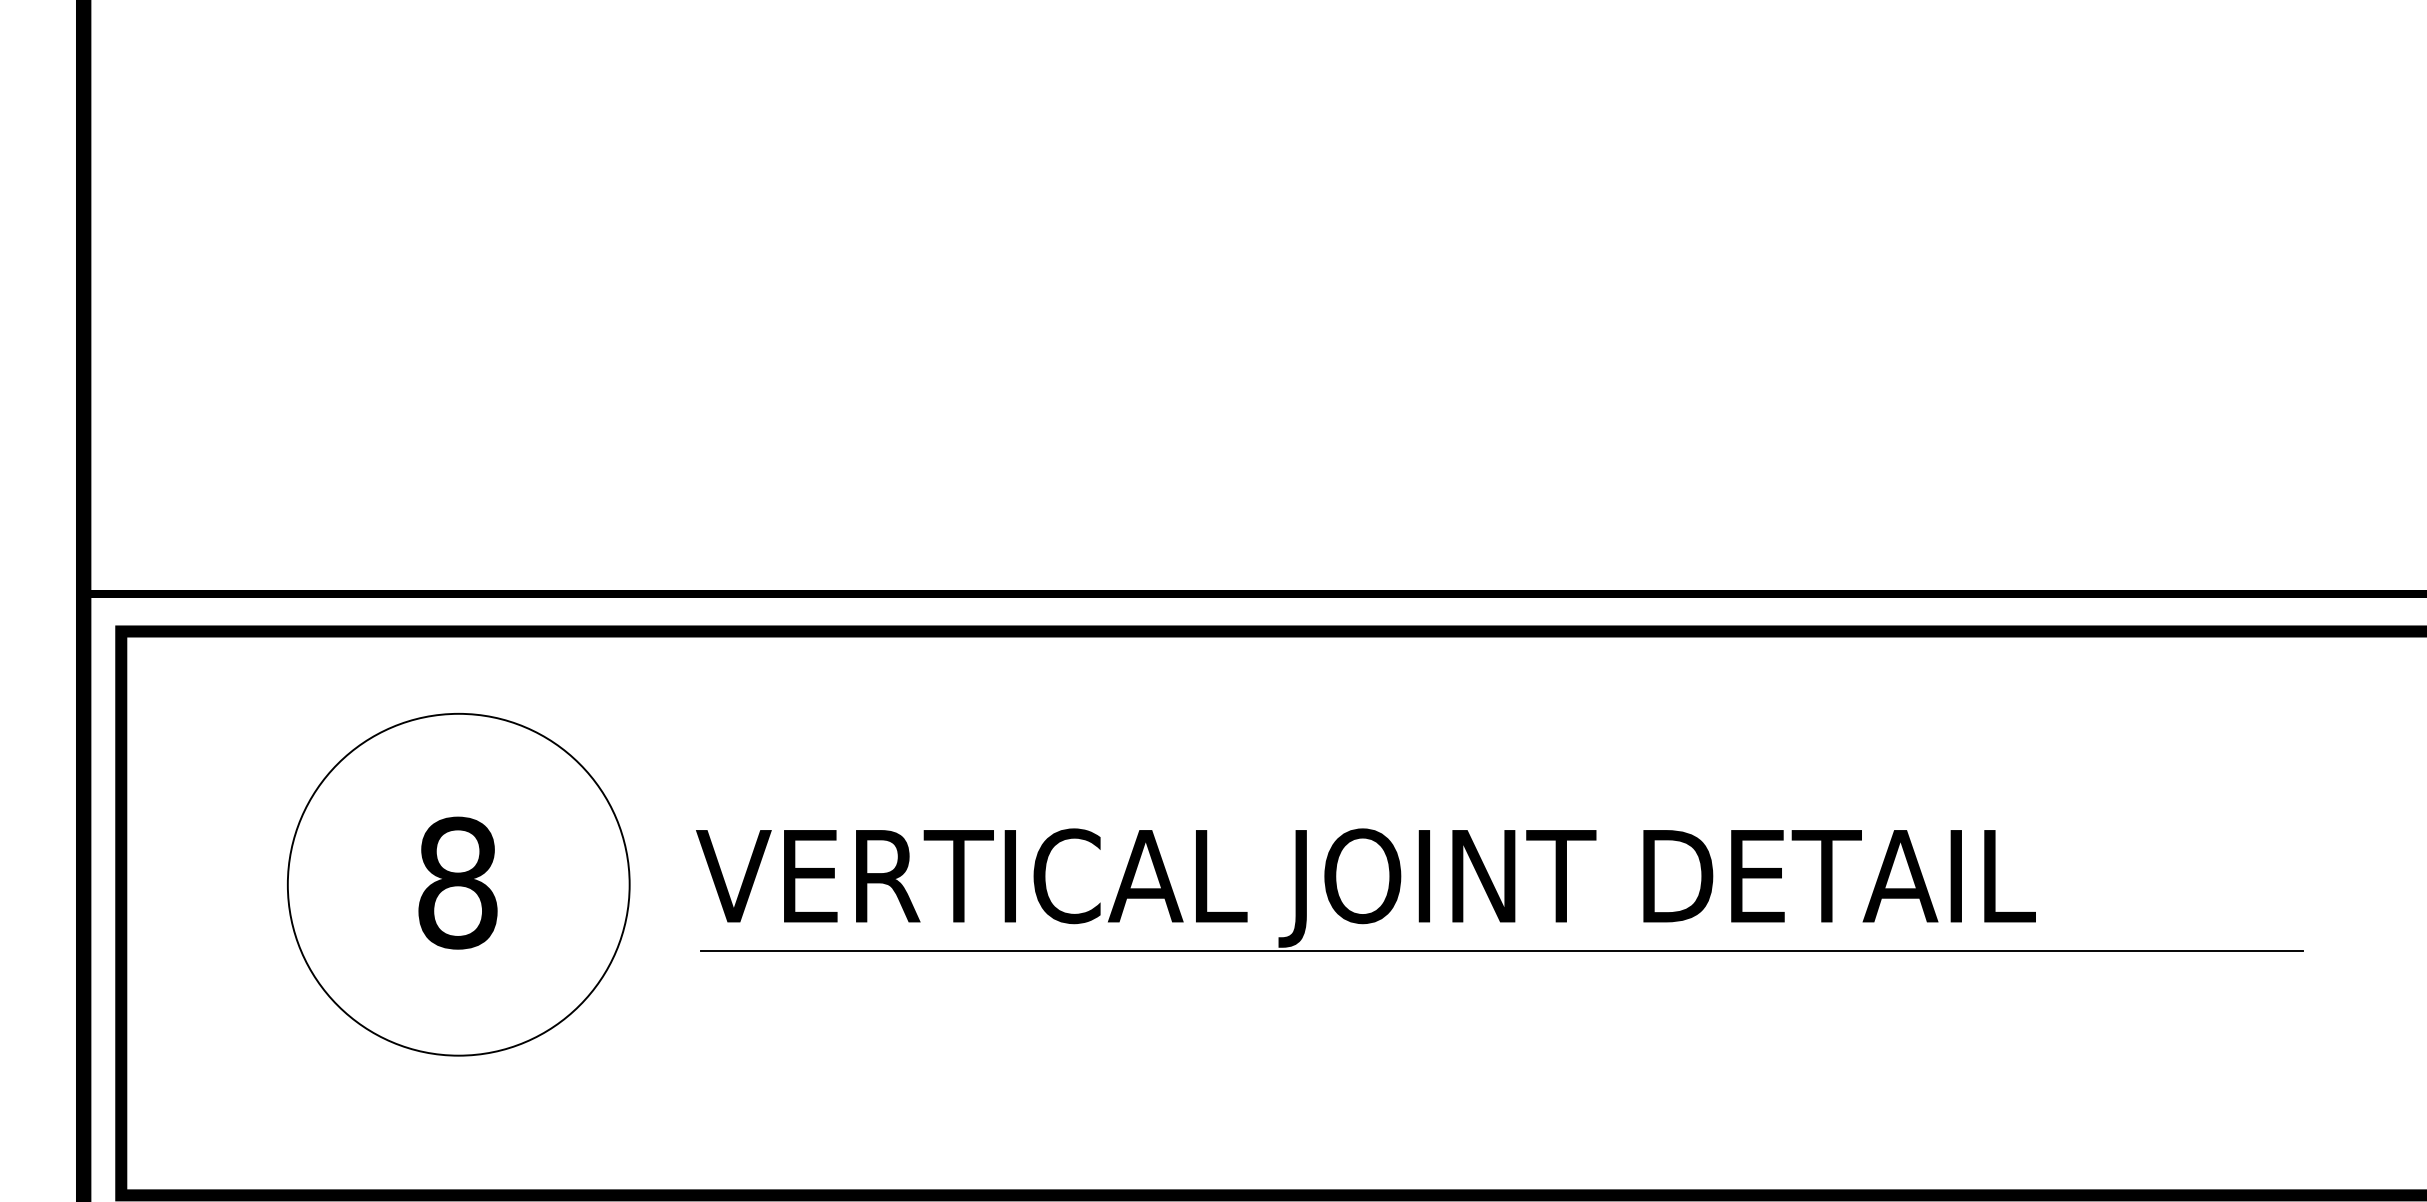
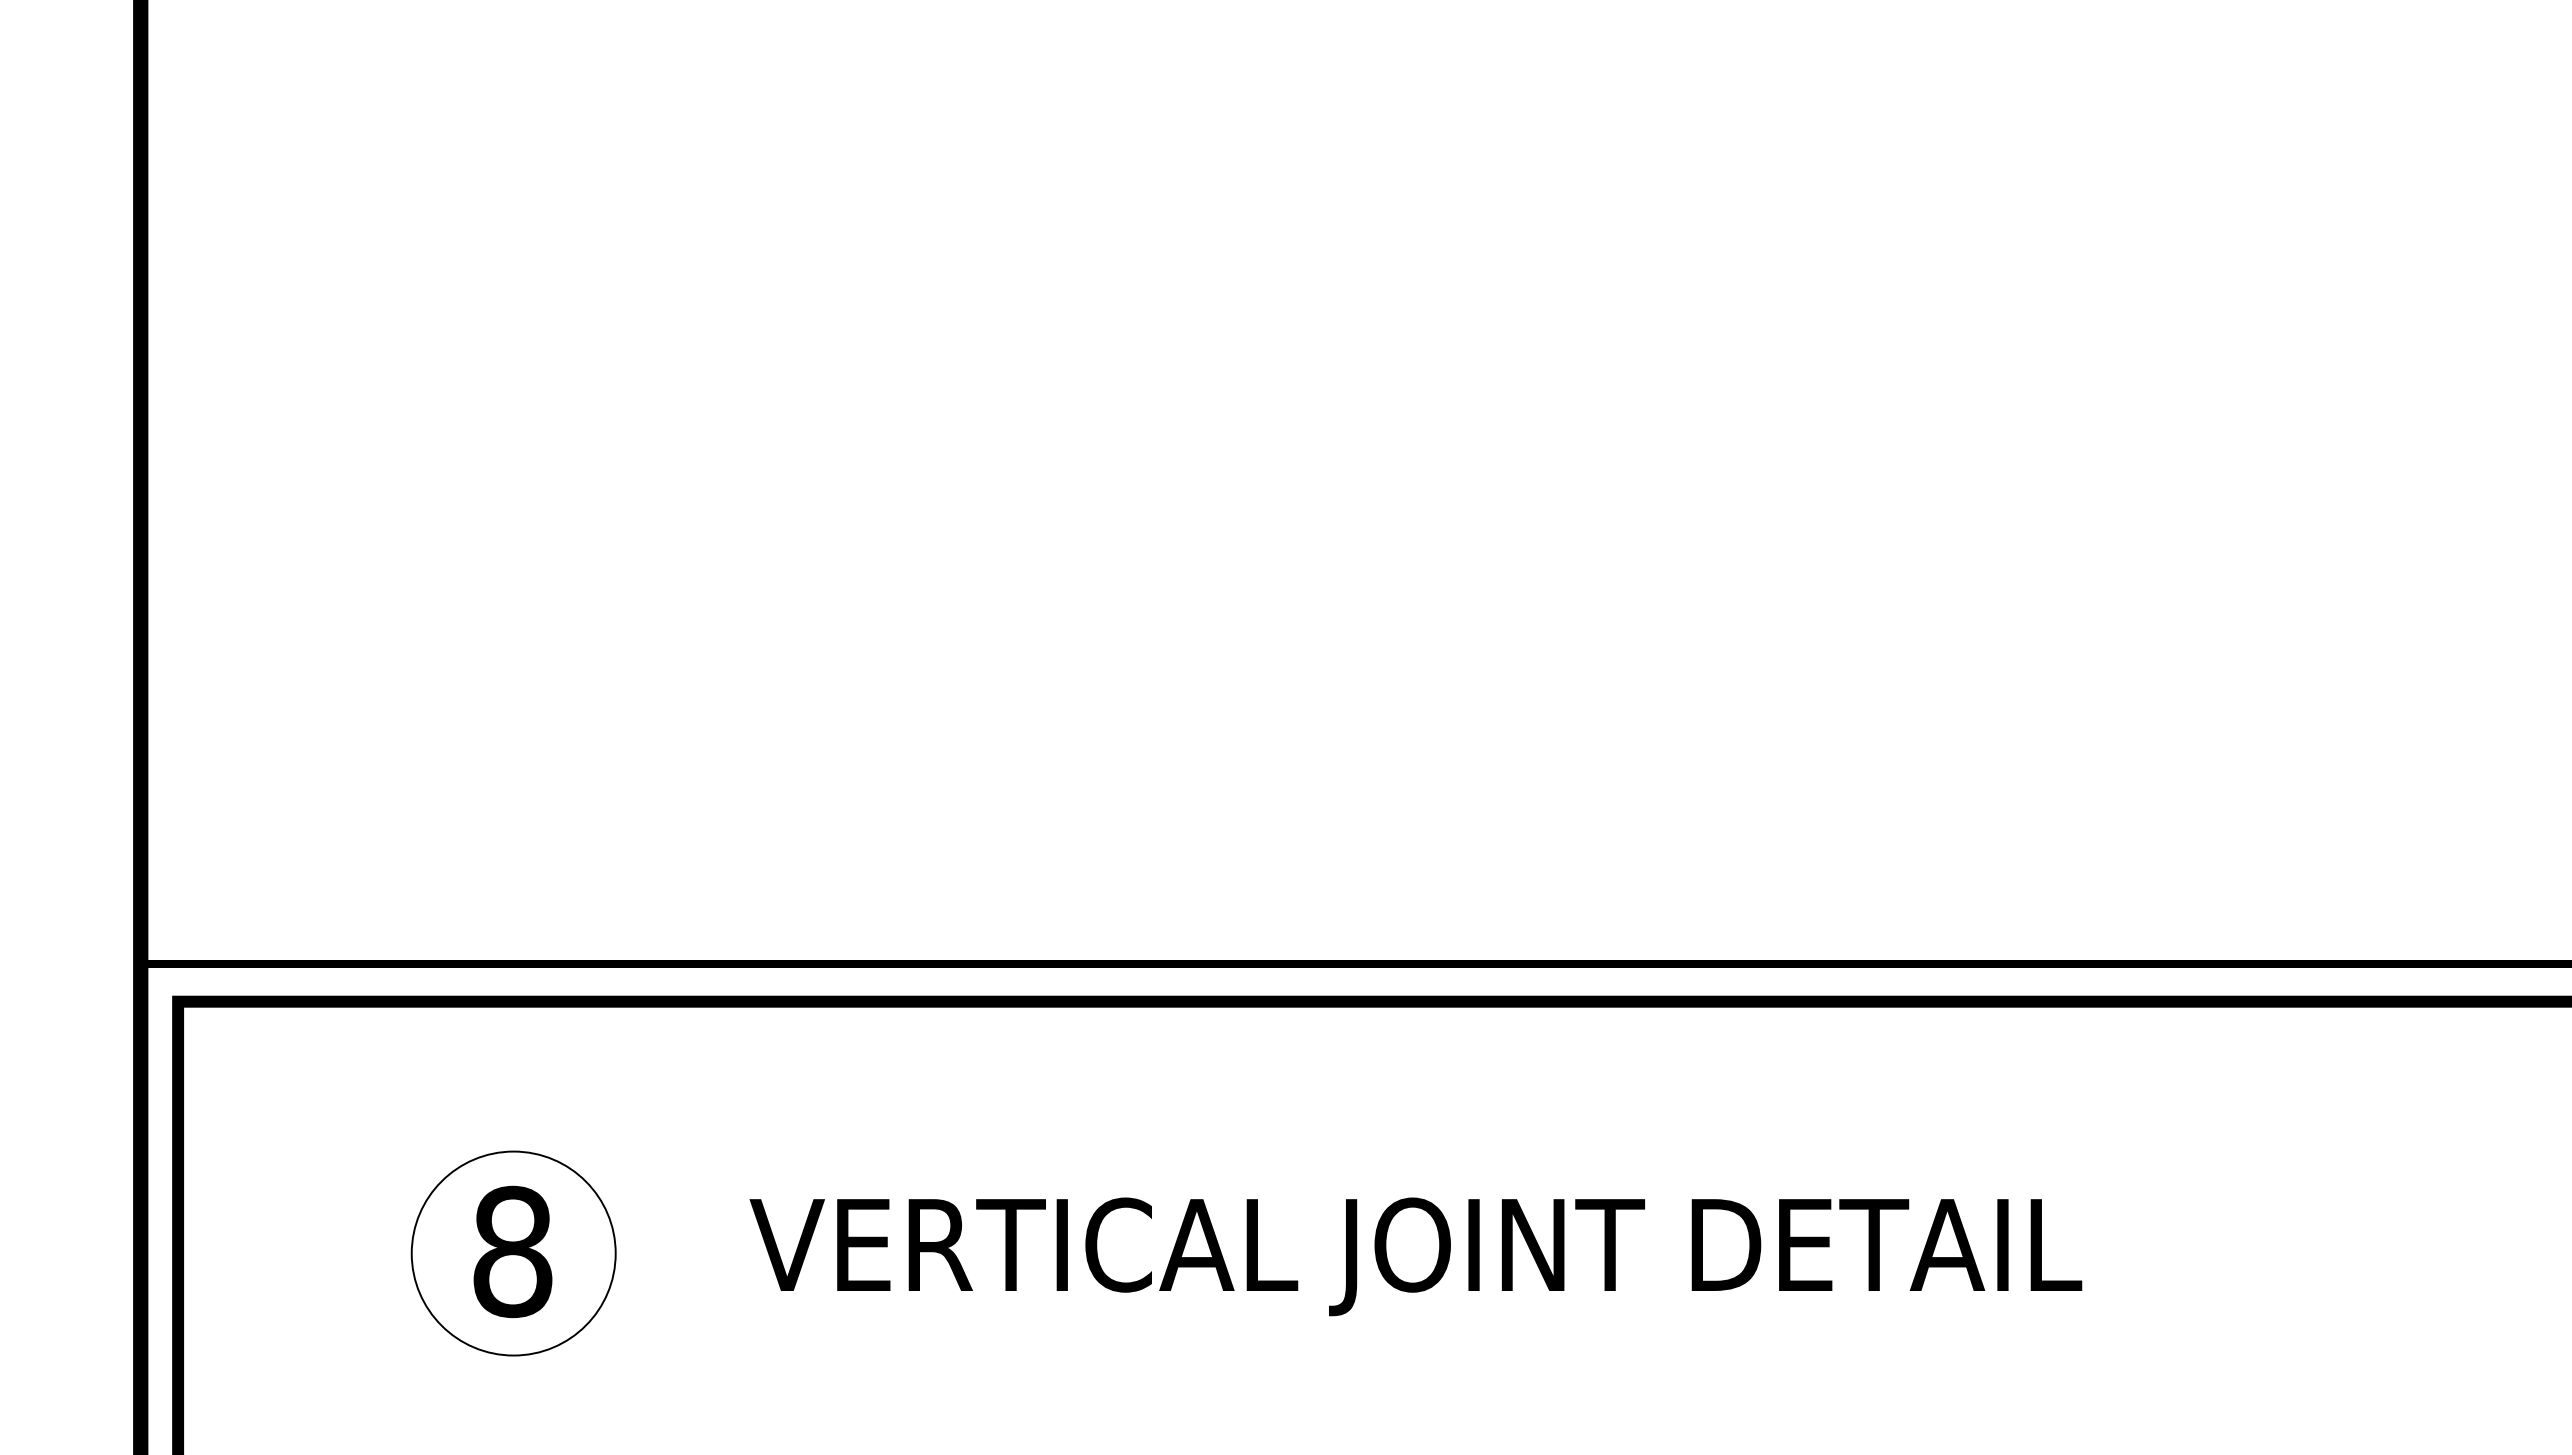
circle: (458, 884) -> (513, 1253), size x0.6
line: (1501, 951) -> (1550, 1319), removed

